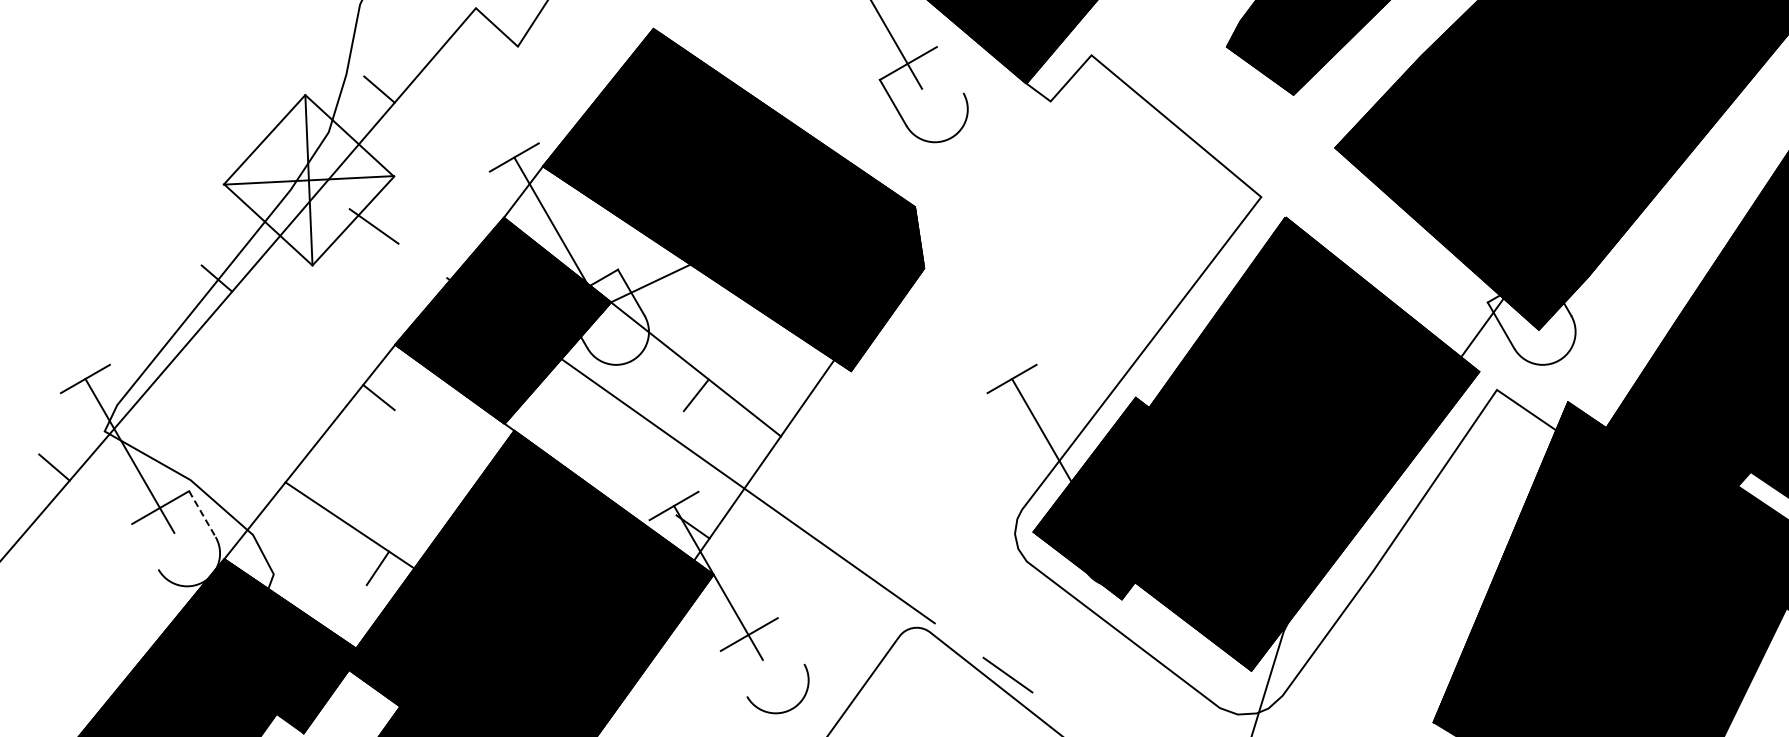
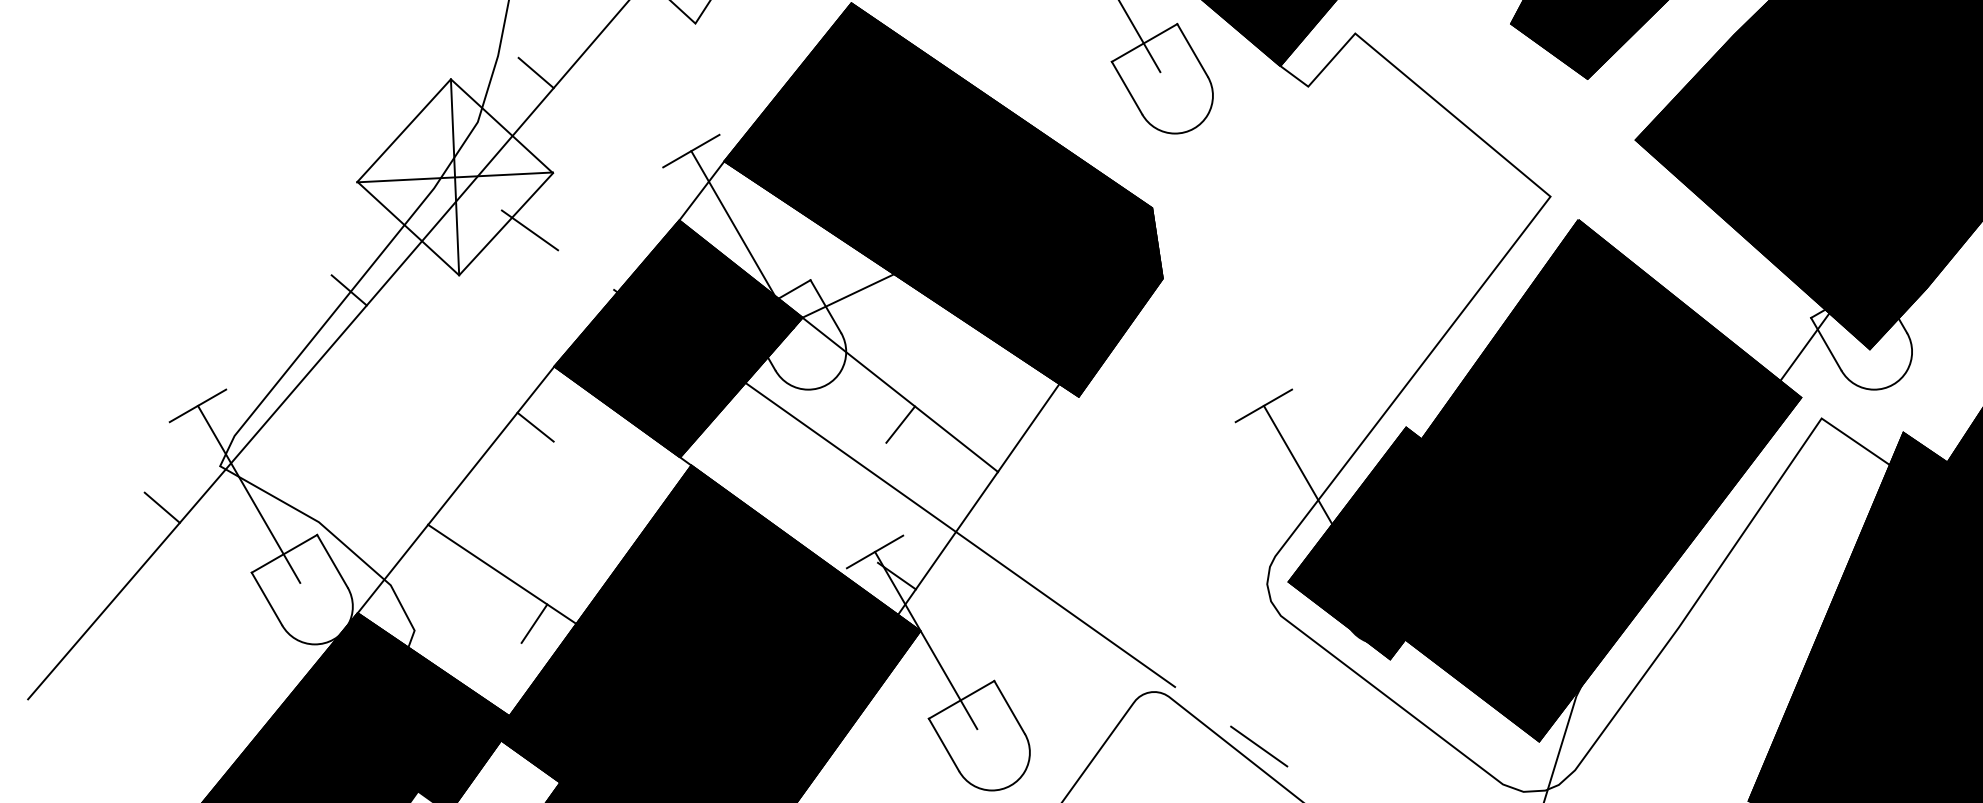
line: (949, 69) -> (1191, 49), added
line: (202, 514) -> (332, 561), dashed -> solid
line: (145, 546) -> (267, 598), added
line: (790, 641) -> (1008, 707), added
line: (733, 673) -> (943, 744), added

